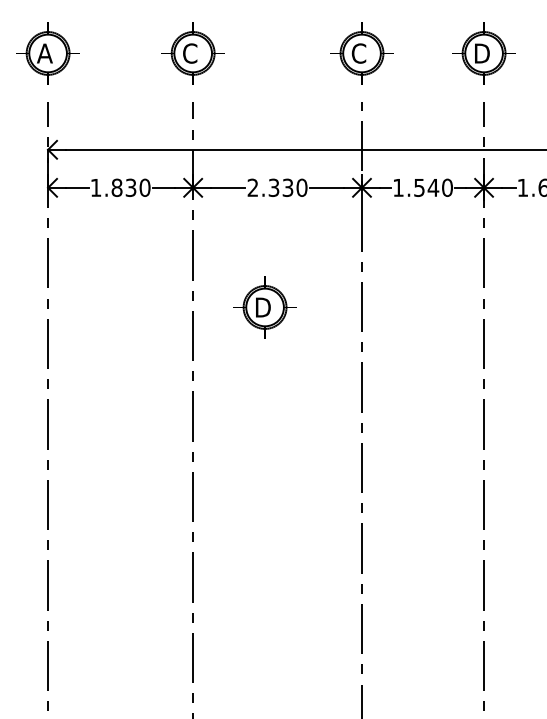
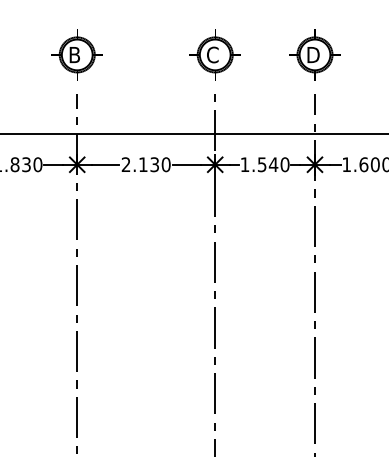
text: (190, 53) -> (75, 54), C -> B
text: (273, 187) -> (142, 164), 2.330 -> 2.130
part: (264, 307) -> (135, 262), removed

